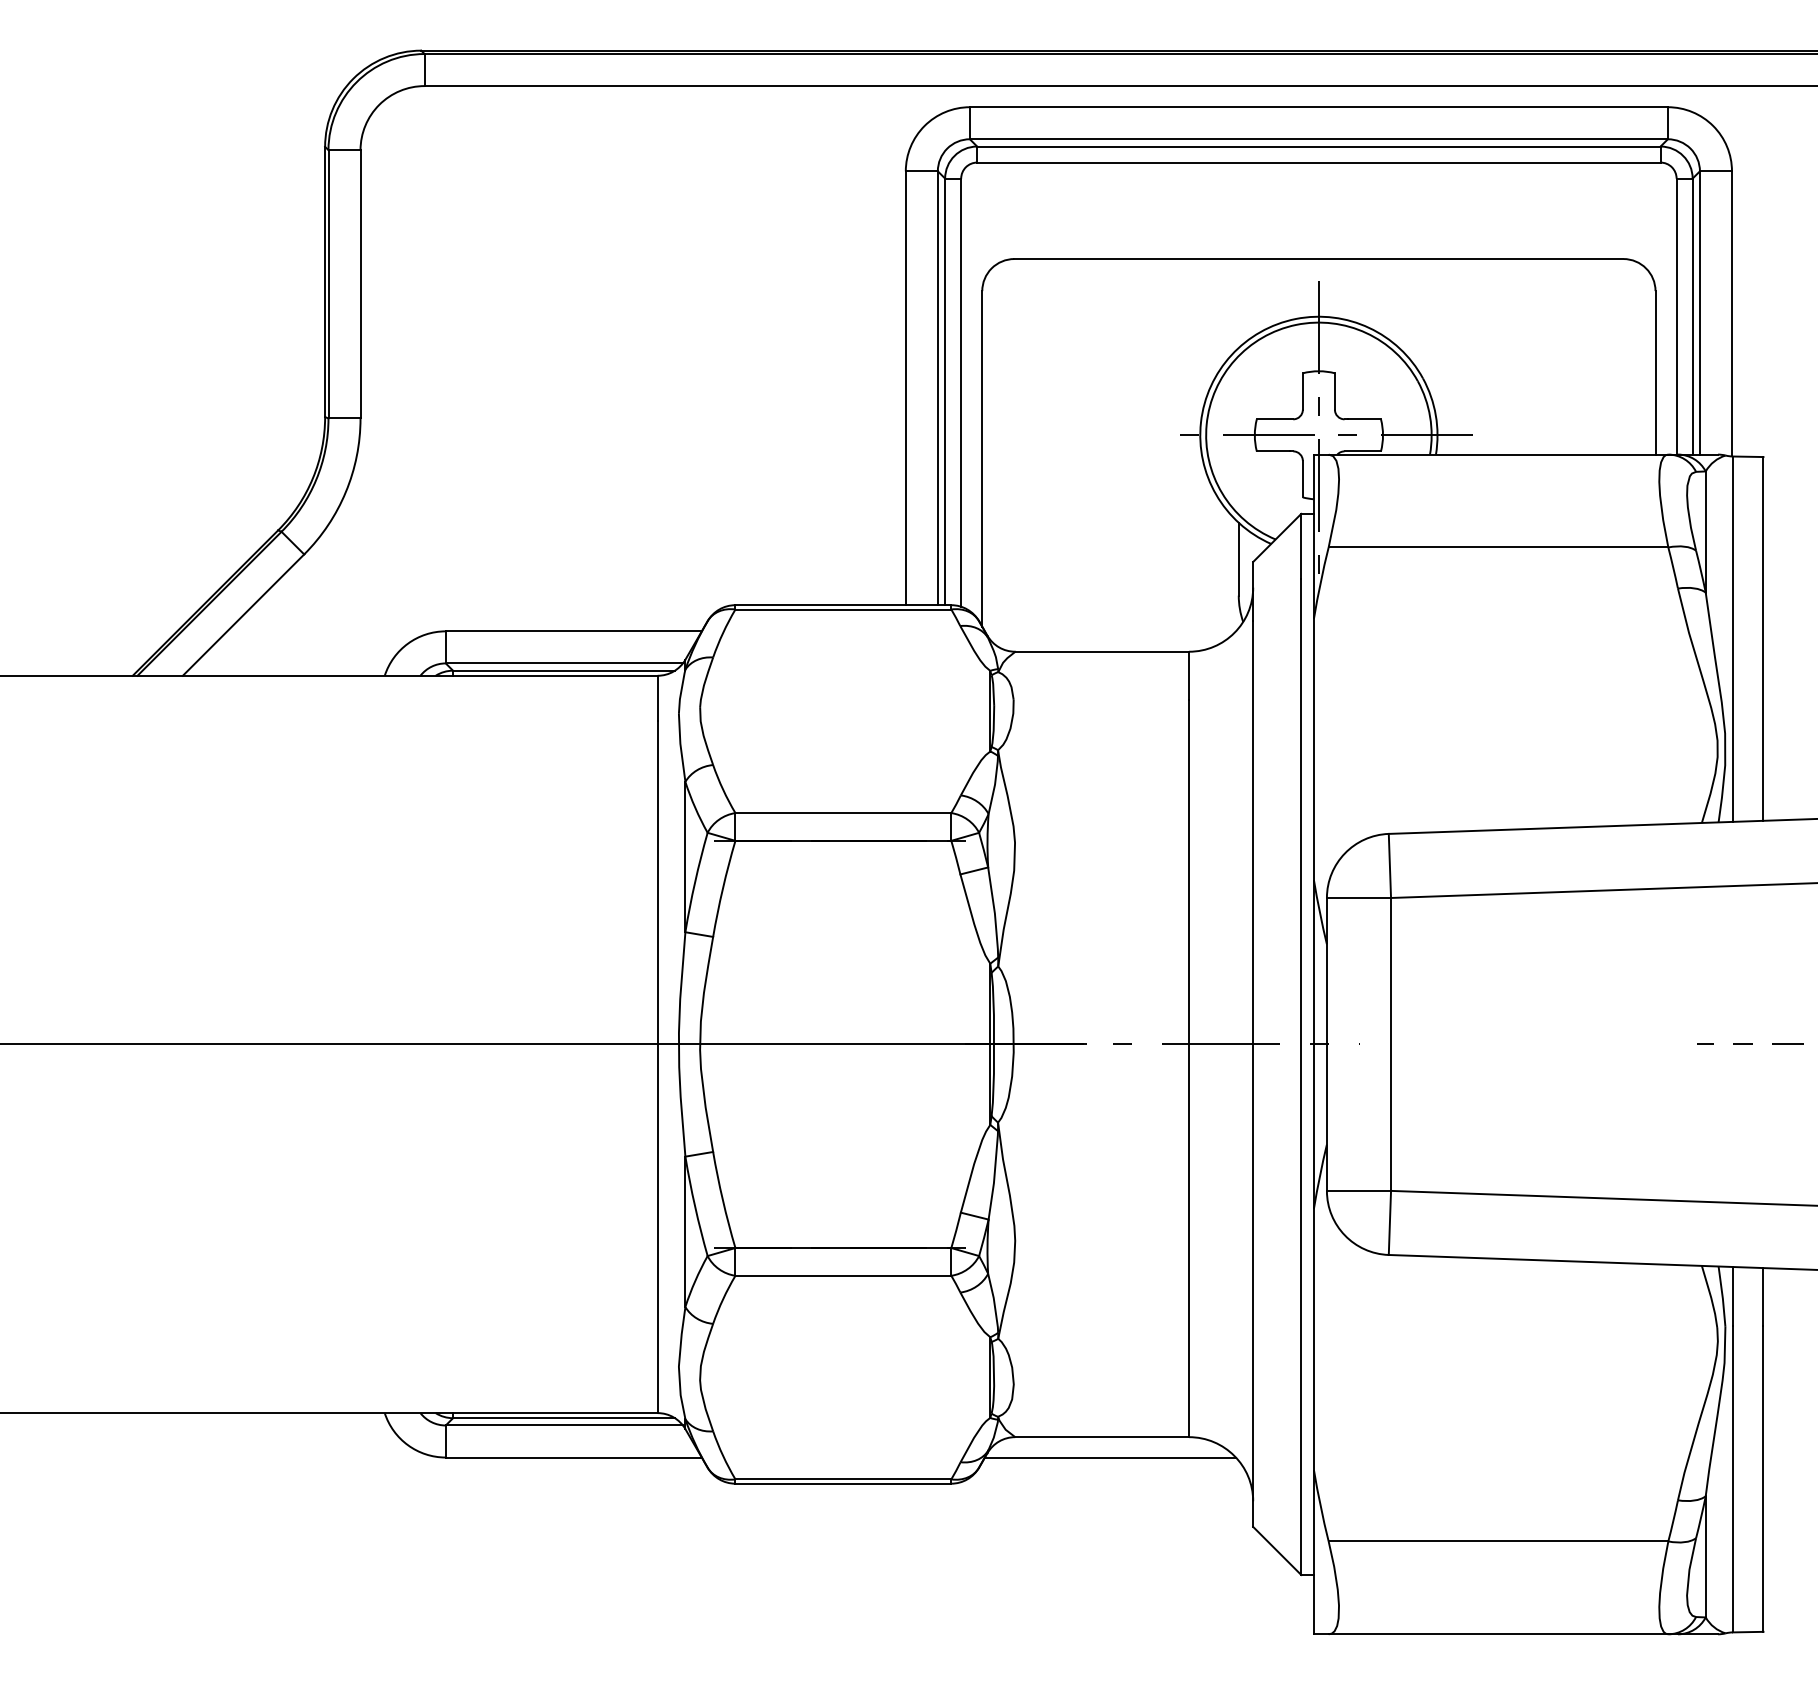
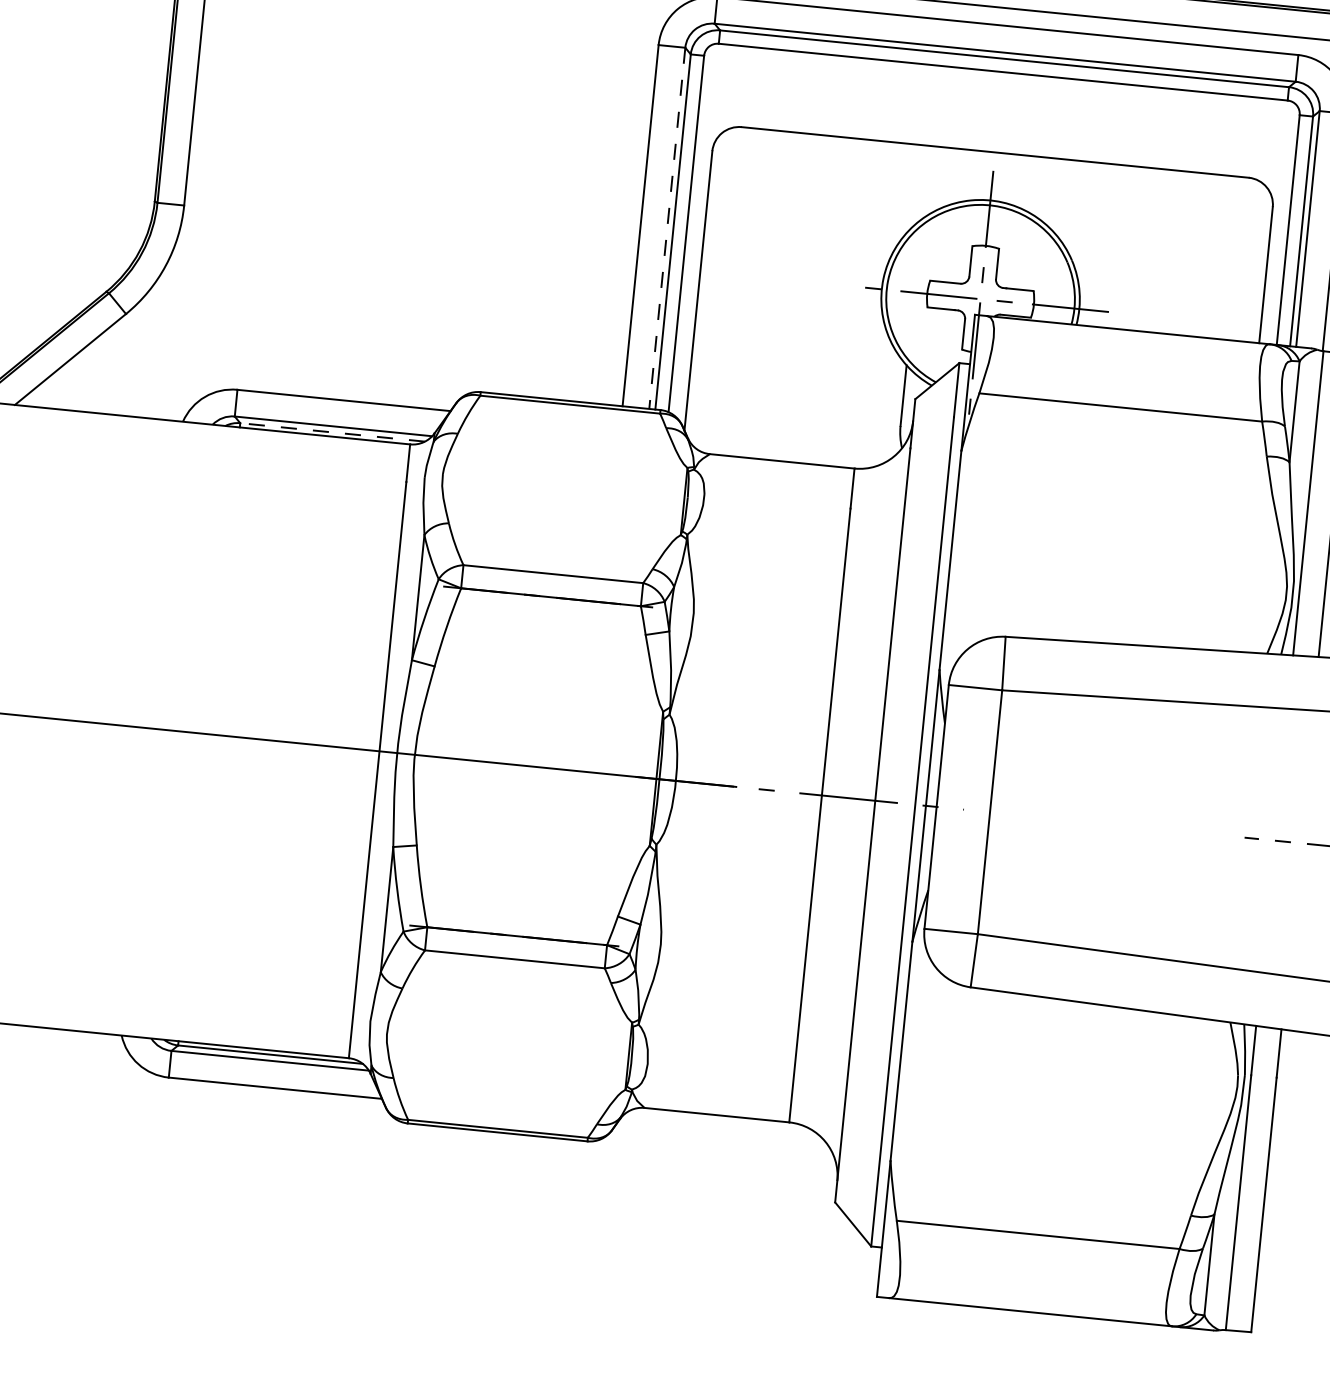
line: (937, 388) -> (666, 228), solid -> dashed
line: (564, 670) -> (333, 432), solid -> dashed
line: (1109, 1457) -> (721, 1132), removed

